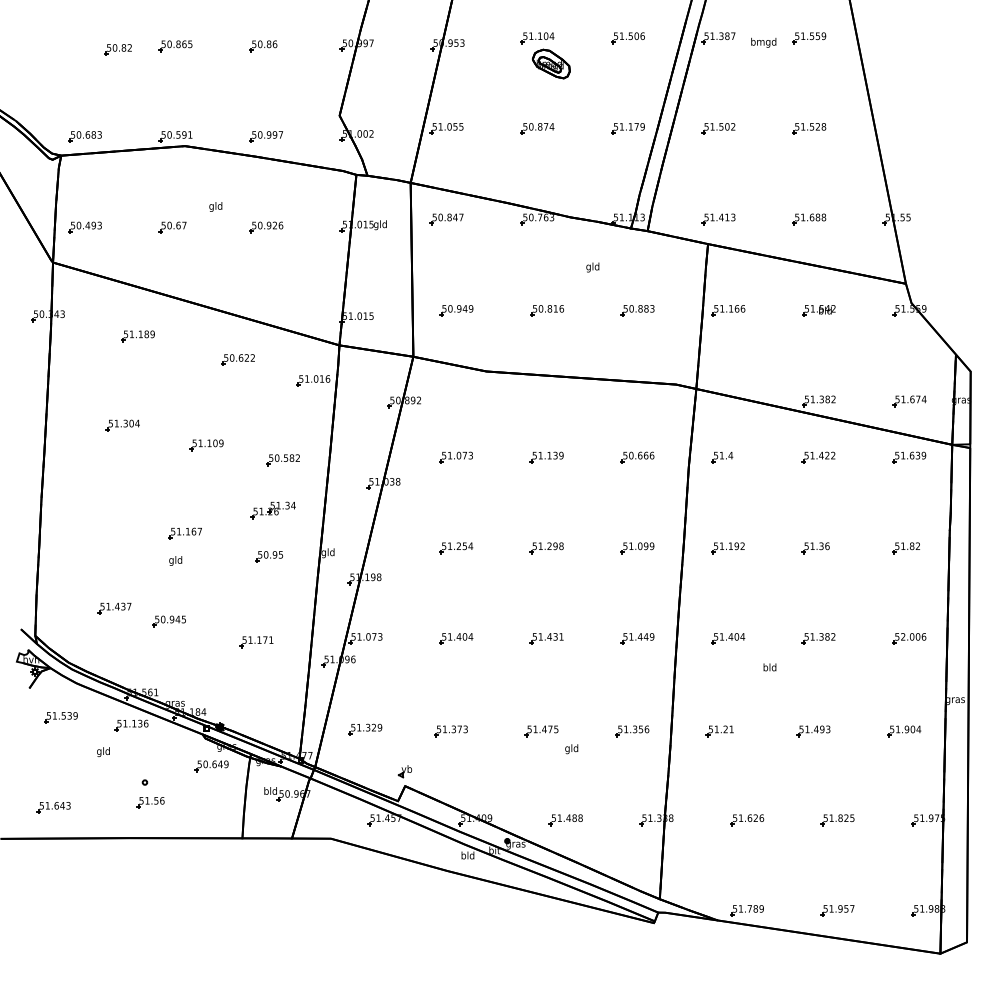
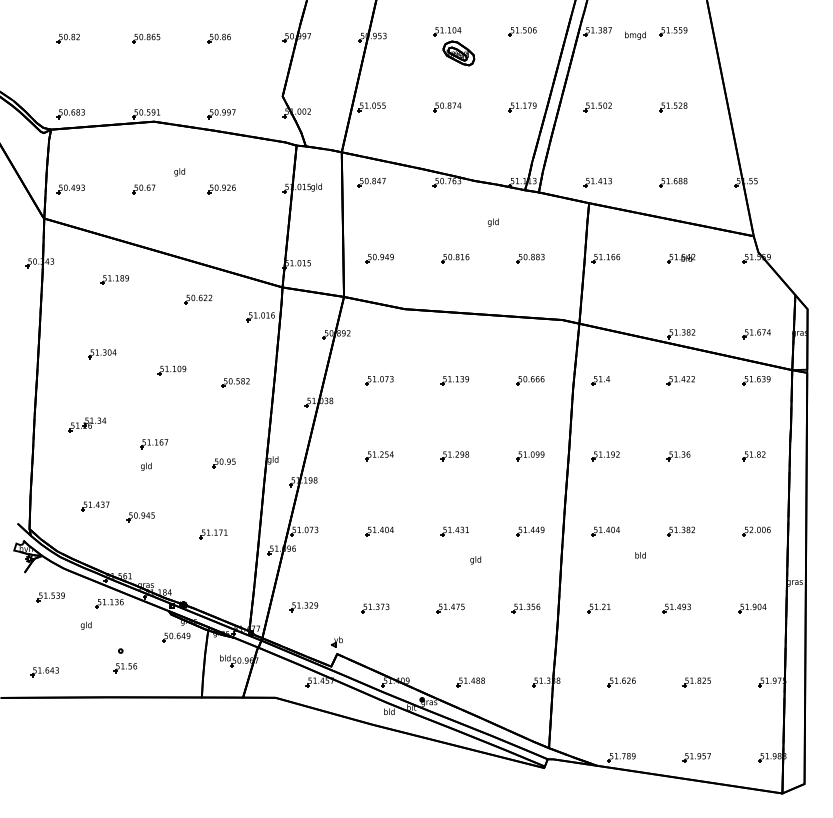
part: (116, 49) -> (67, 38), moved
part: (273, 510) -> (87, 424), moved
text: (571, 749) -> (475, 560), moved

